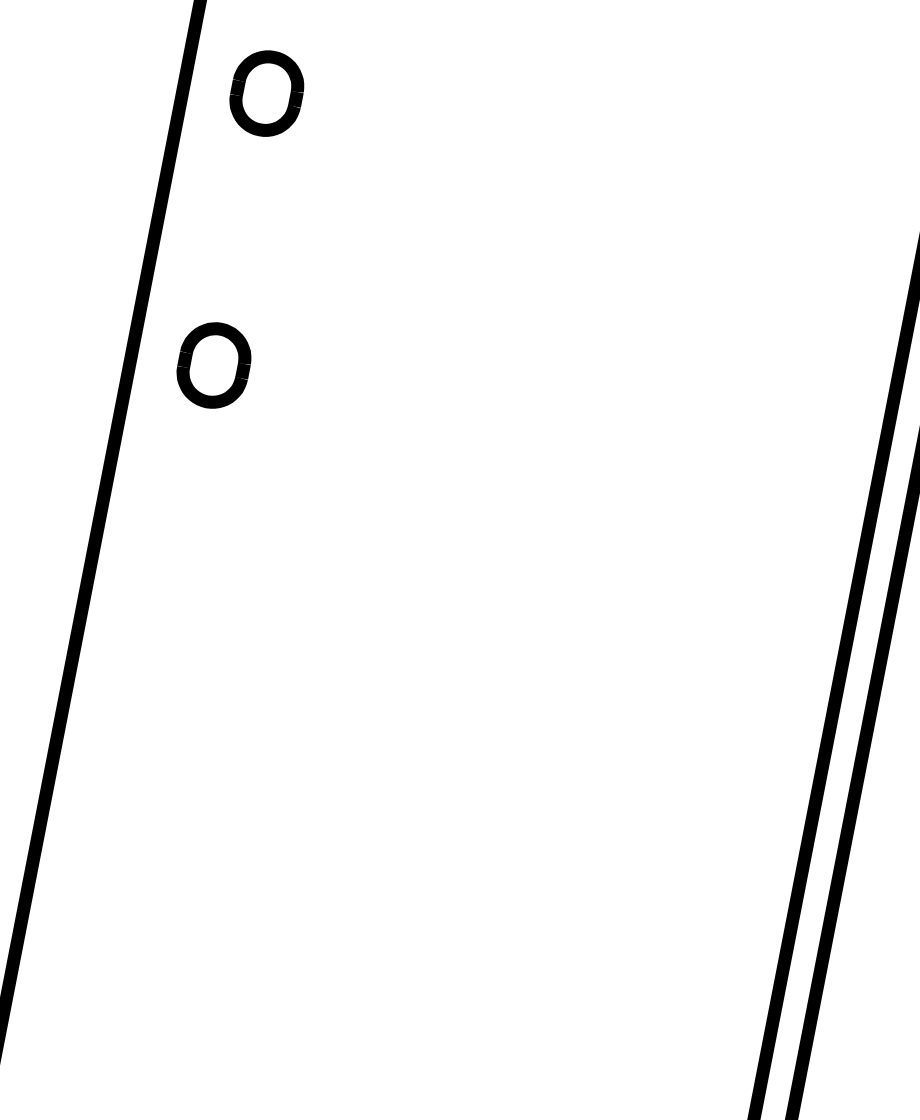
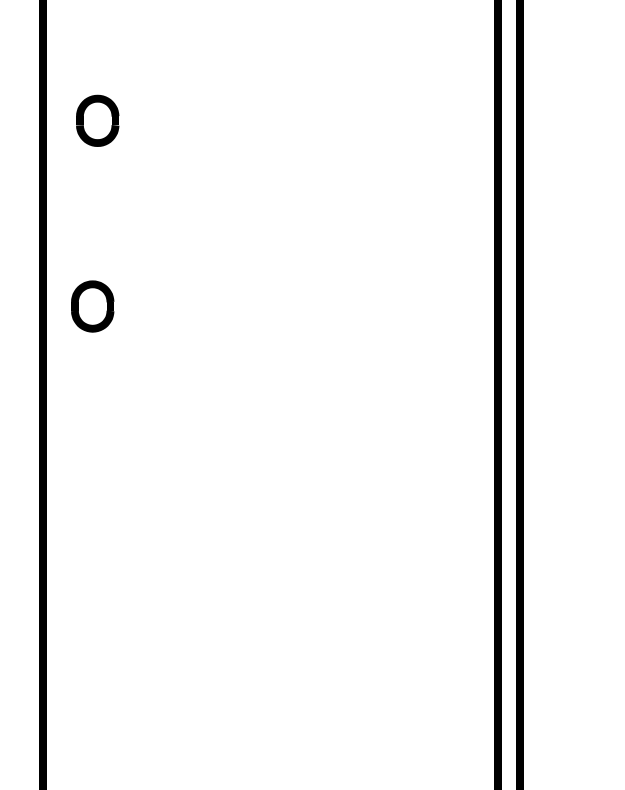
part: (266, 92) -> (97, 120), moved

